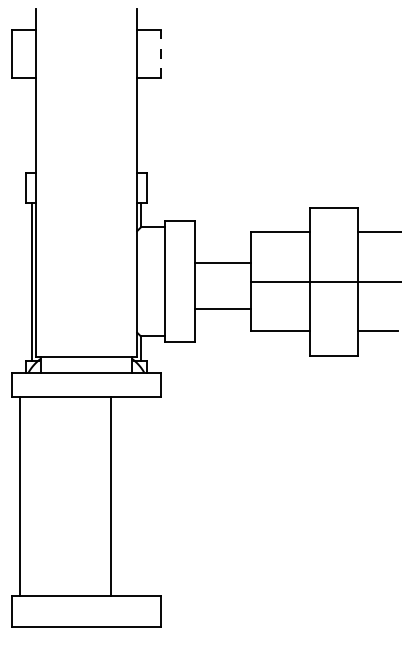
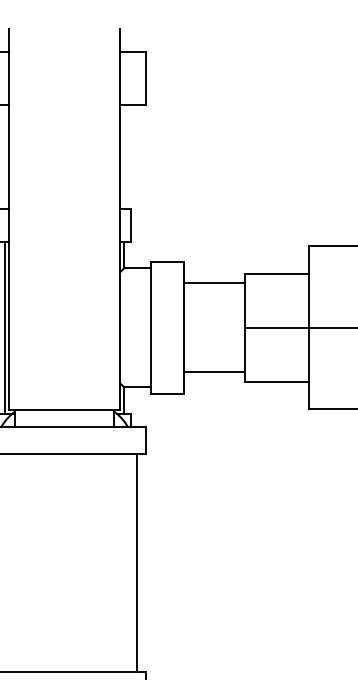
line: (160, 53) -> (145, 77), dashed -> solid
line: (222, 263) -> (213, 283), moved
line: (222, 308) -> (213, 372), moved
line: (110, 496) -> (136, 562), moved

